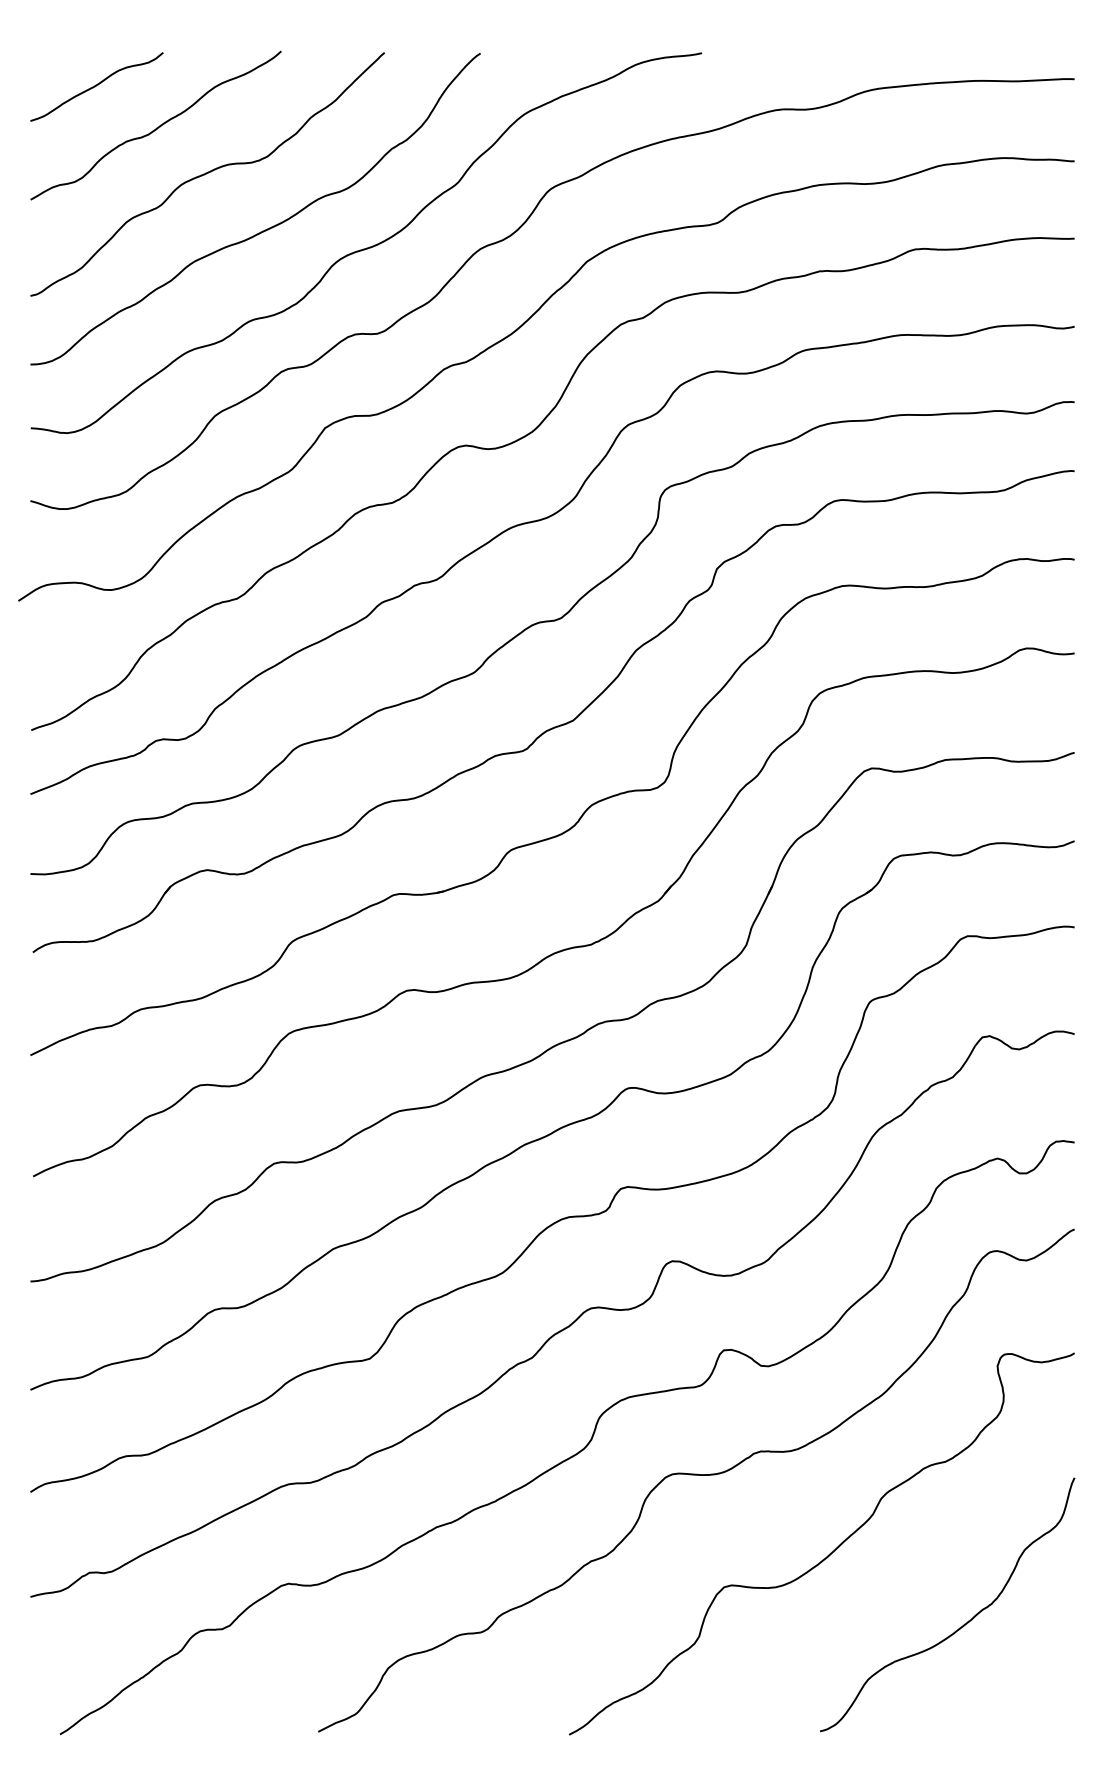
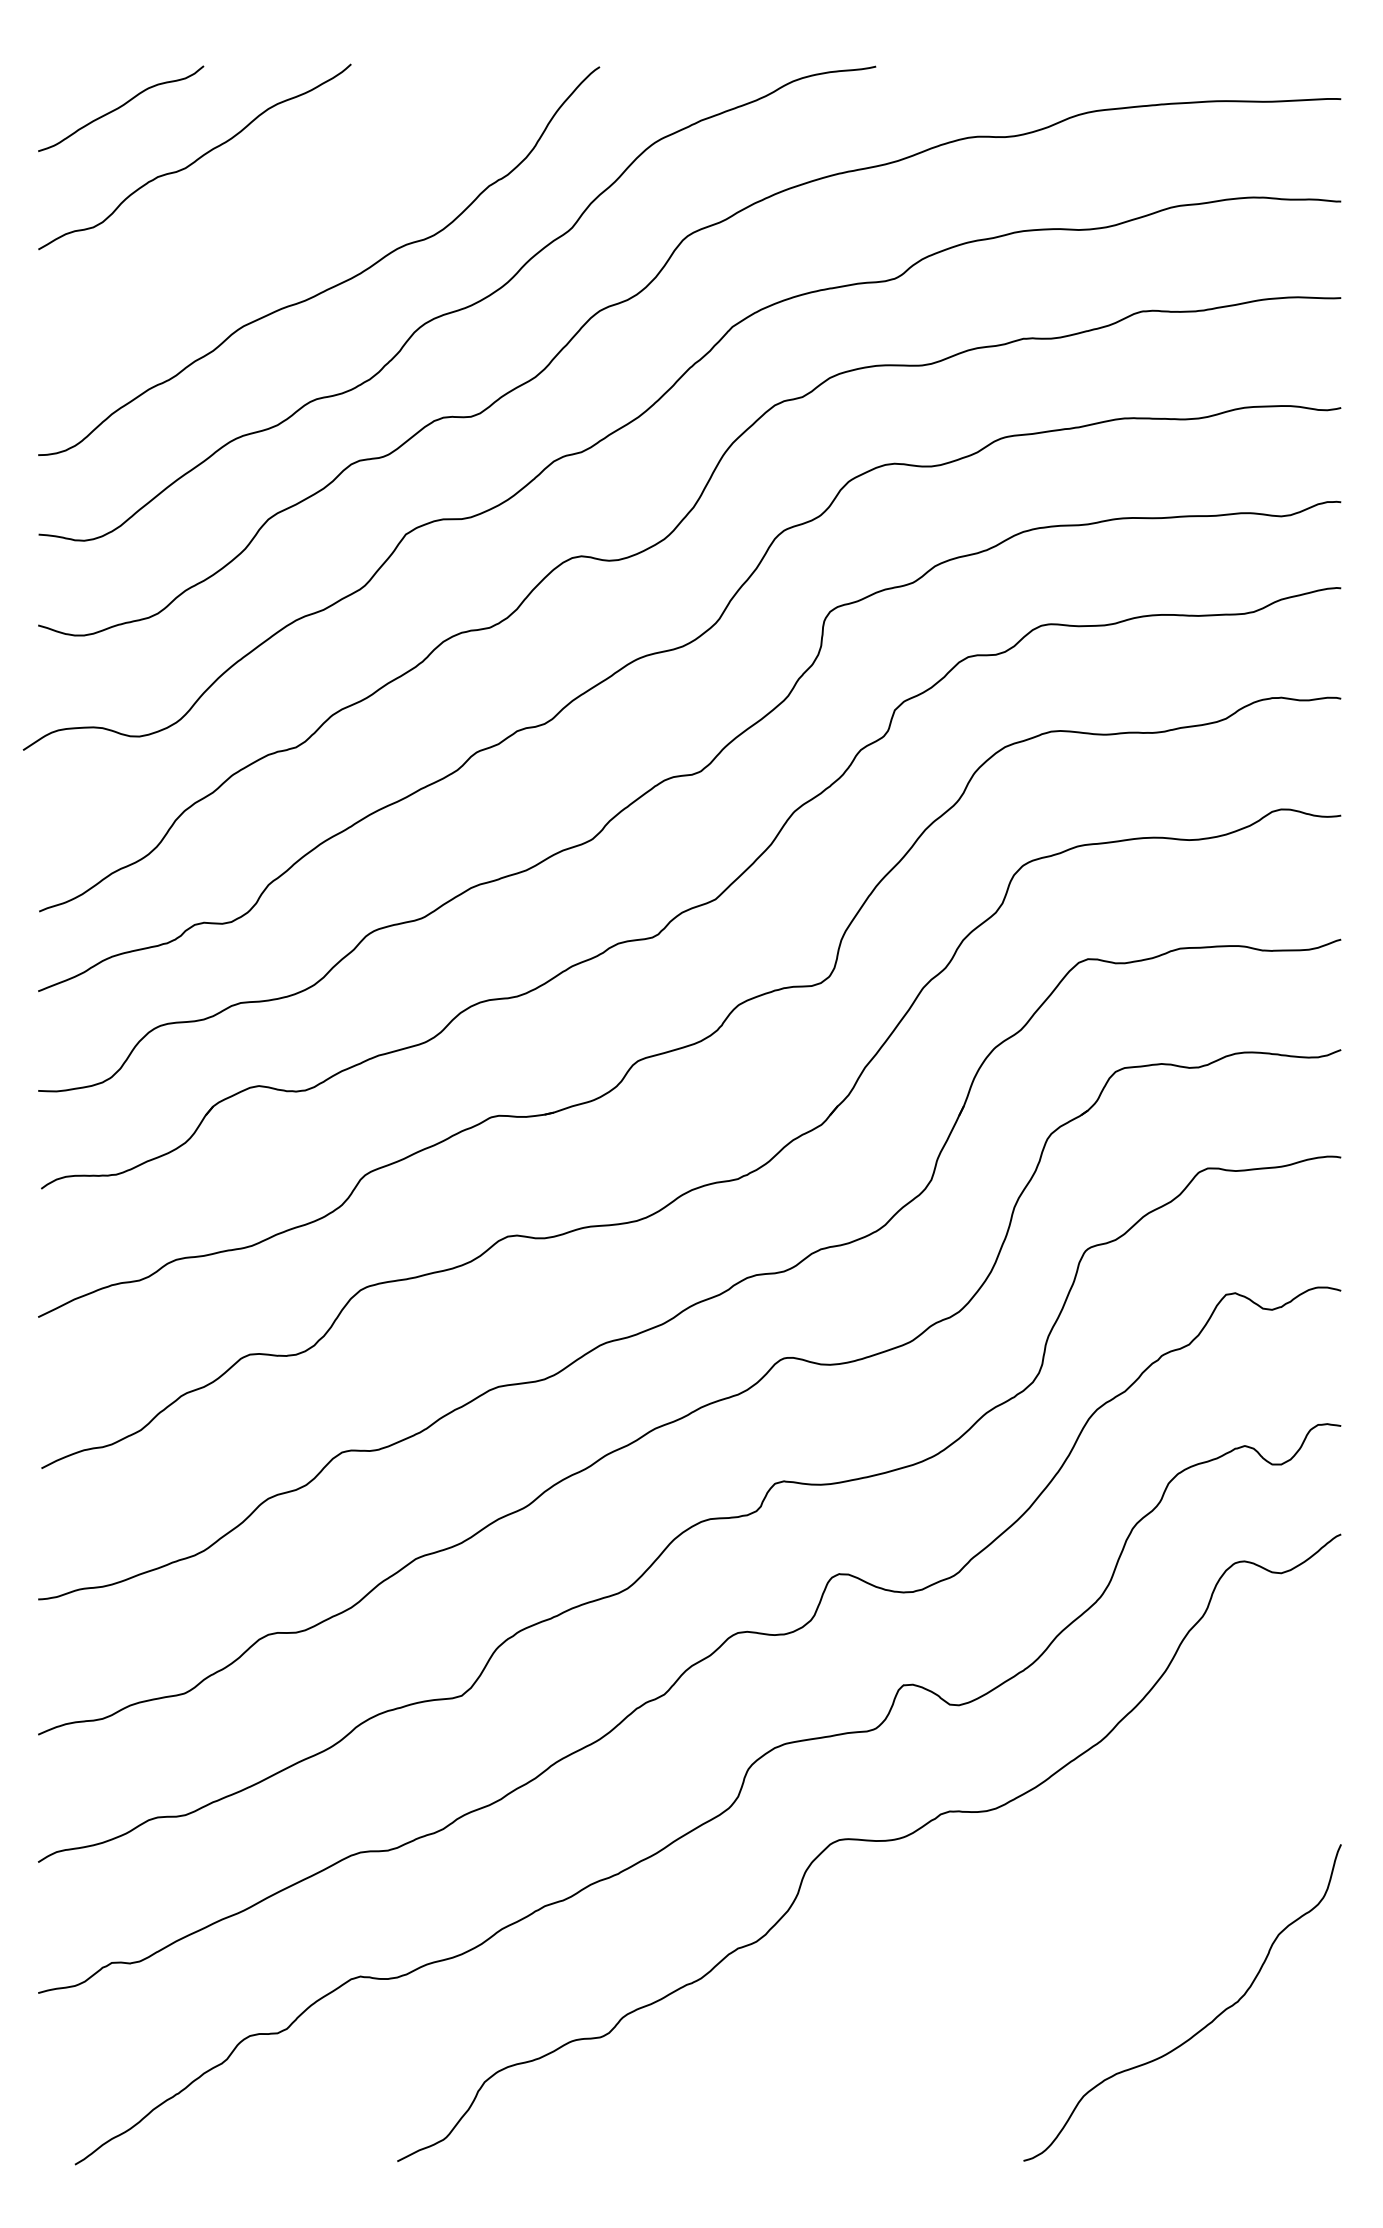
curve: (207, 173) -> (259, 216), removed
curve: (830, 1552) -> (1036, 1937), removed

